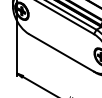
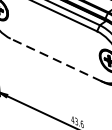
line: (61, 52) -> (55, 59), solid -> dashed

